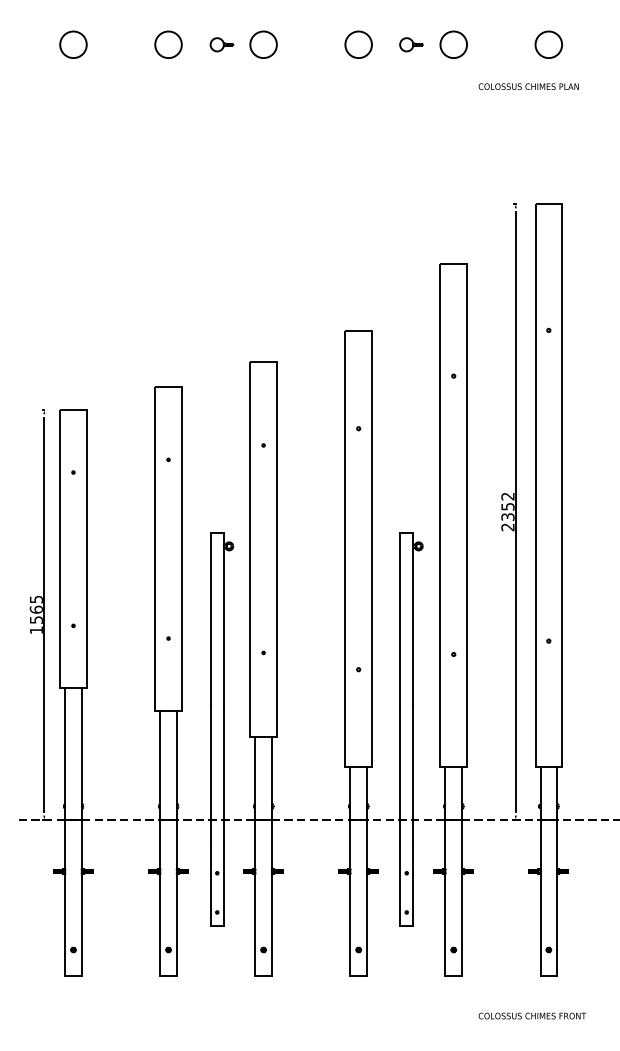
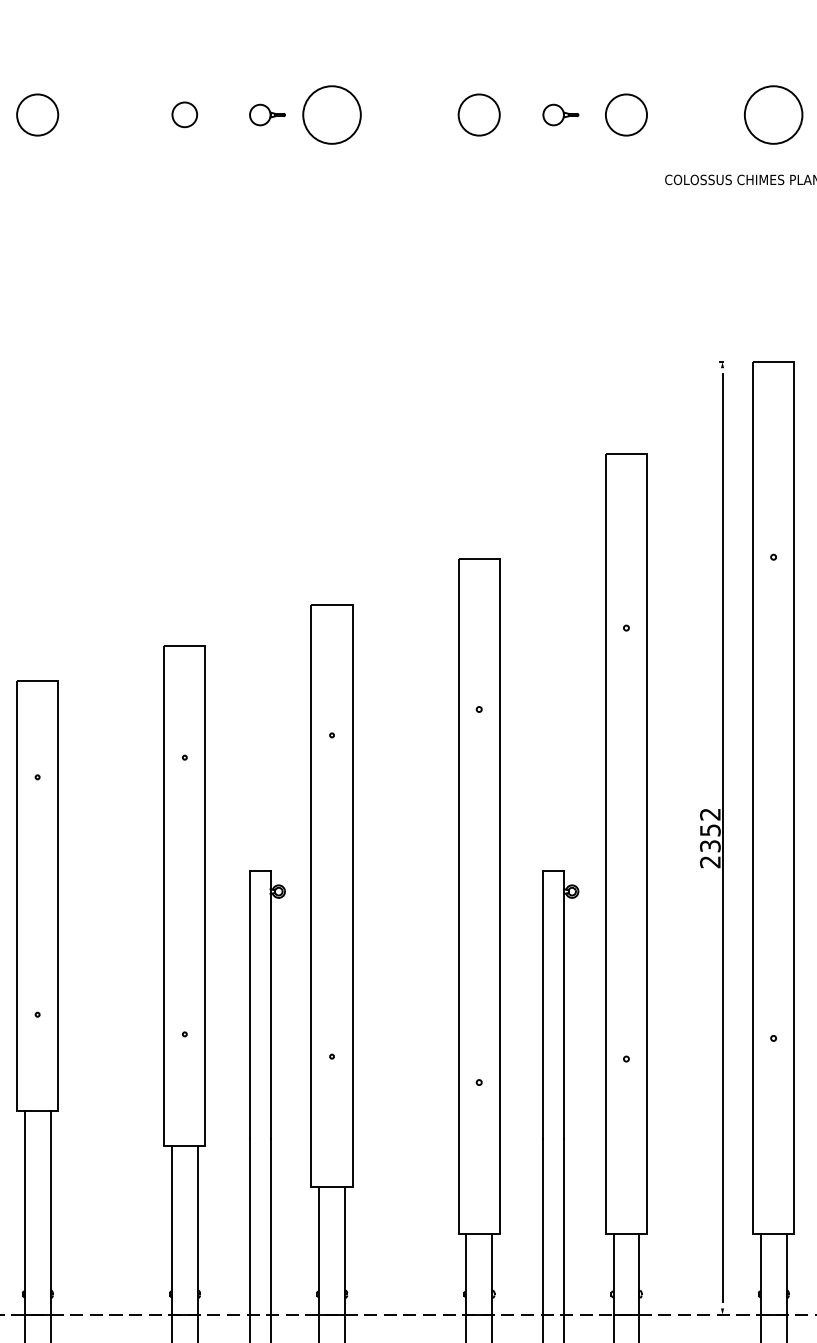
circle: (168, 44) -> (184, 114), size x0.6
circle: (263, 44) -> (331, 114), size x1.4
circle: (548, 44) -> (773, 114), size x1.4

